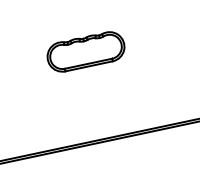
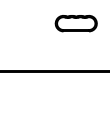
part: (84, 51) -> (75, 23), moved

